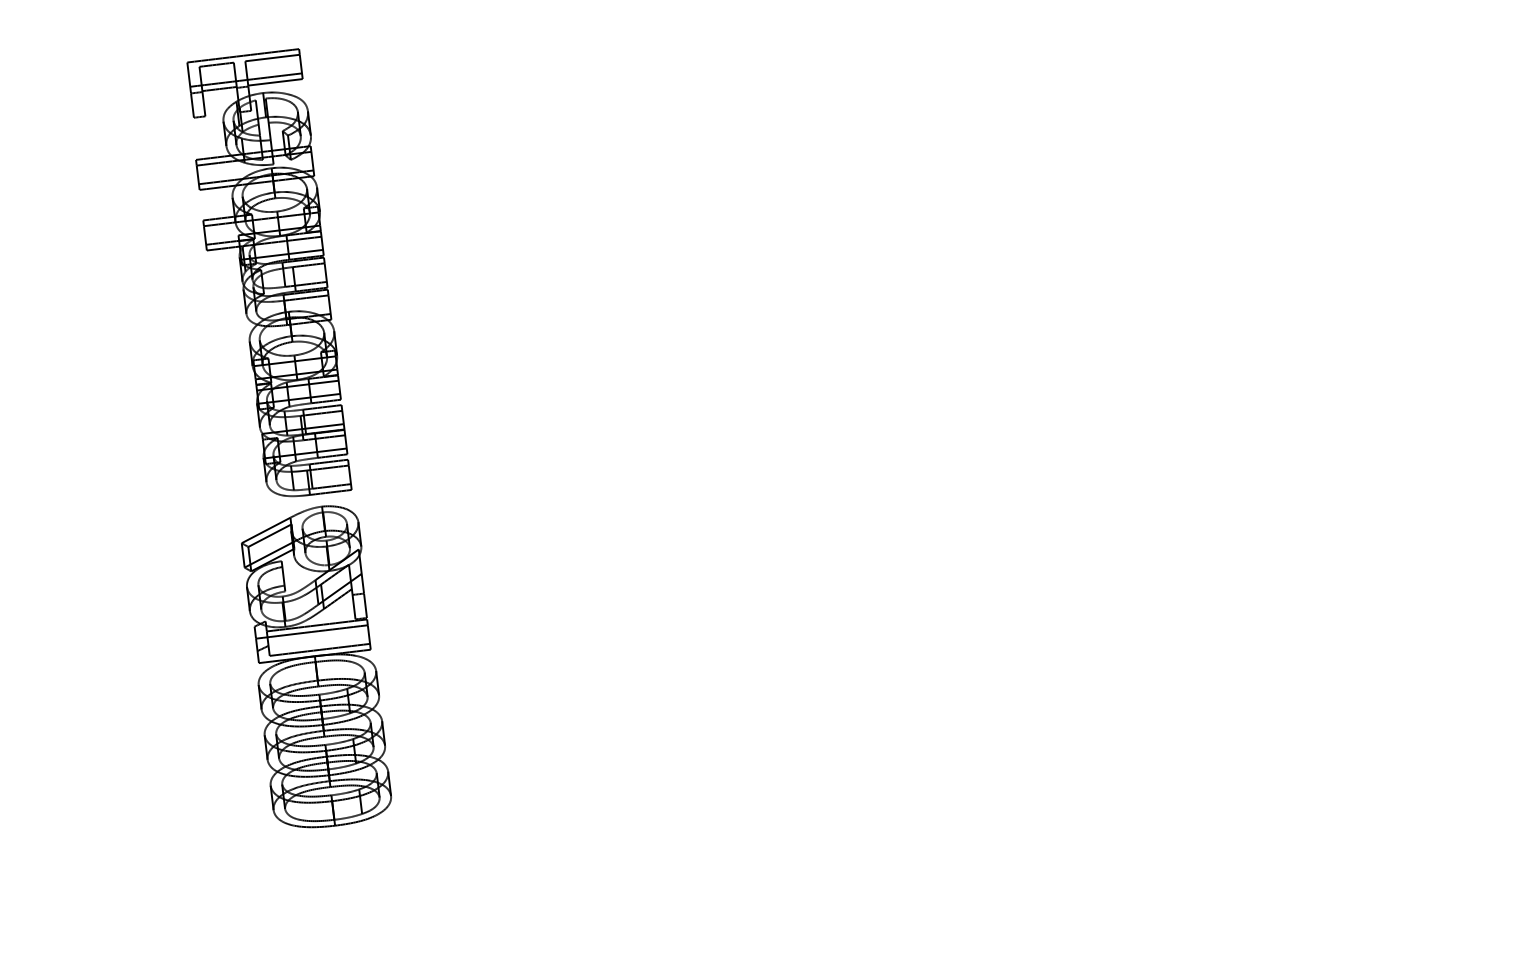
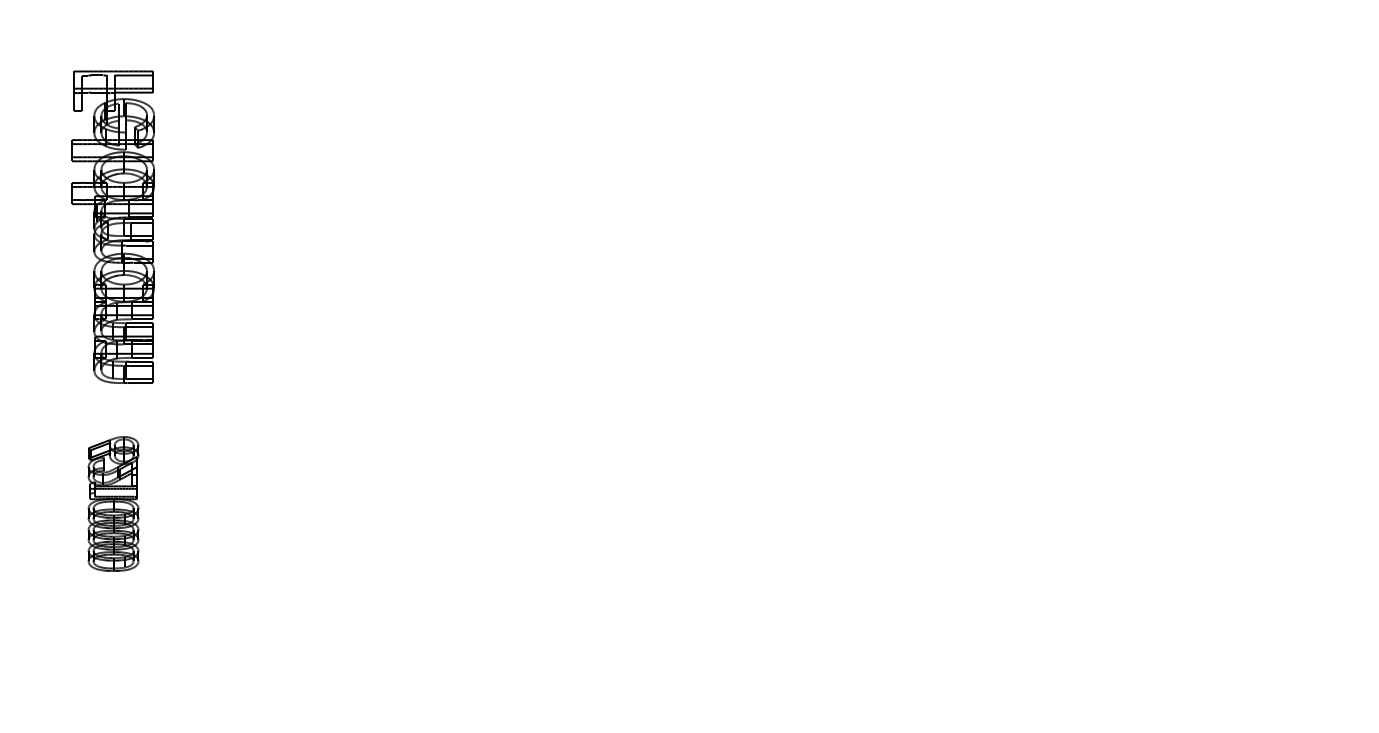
part: (315, 666) -> (113, 503), size x0.6

